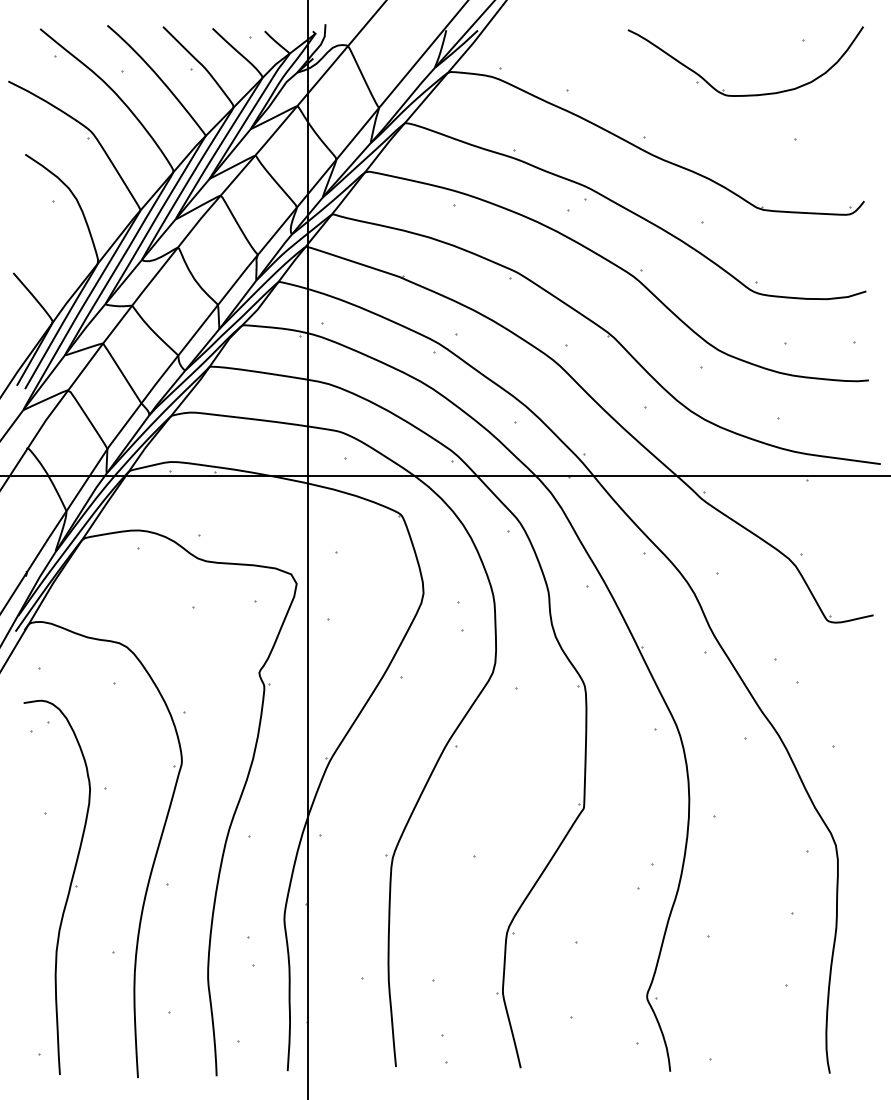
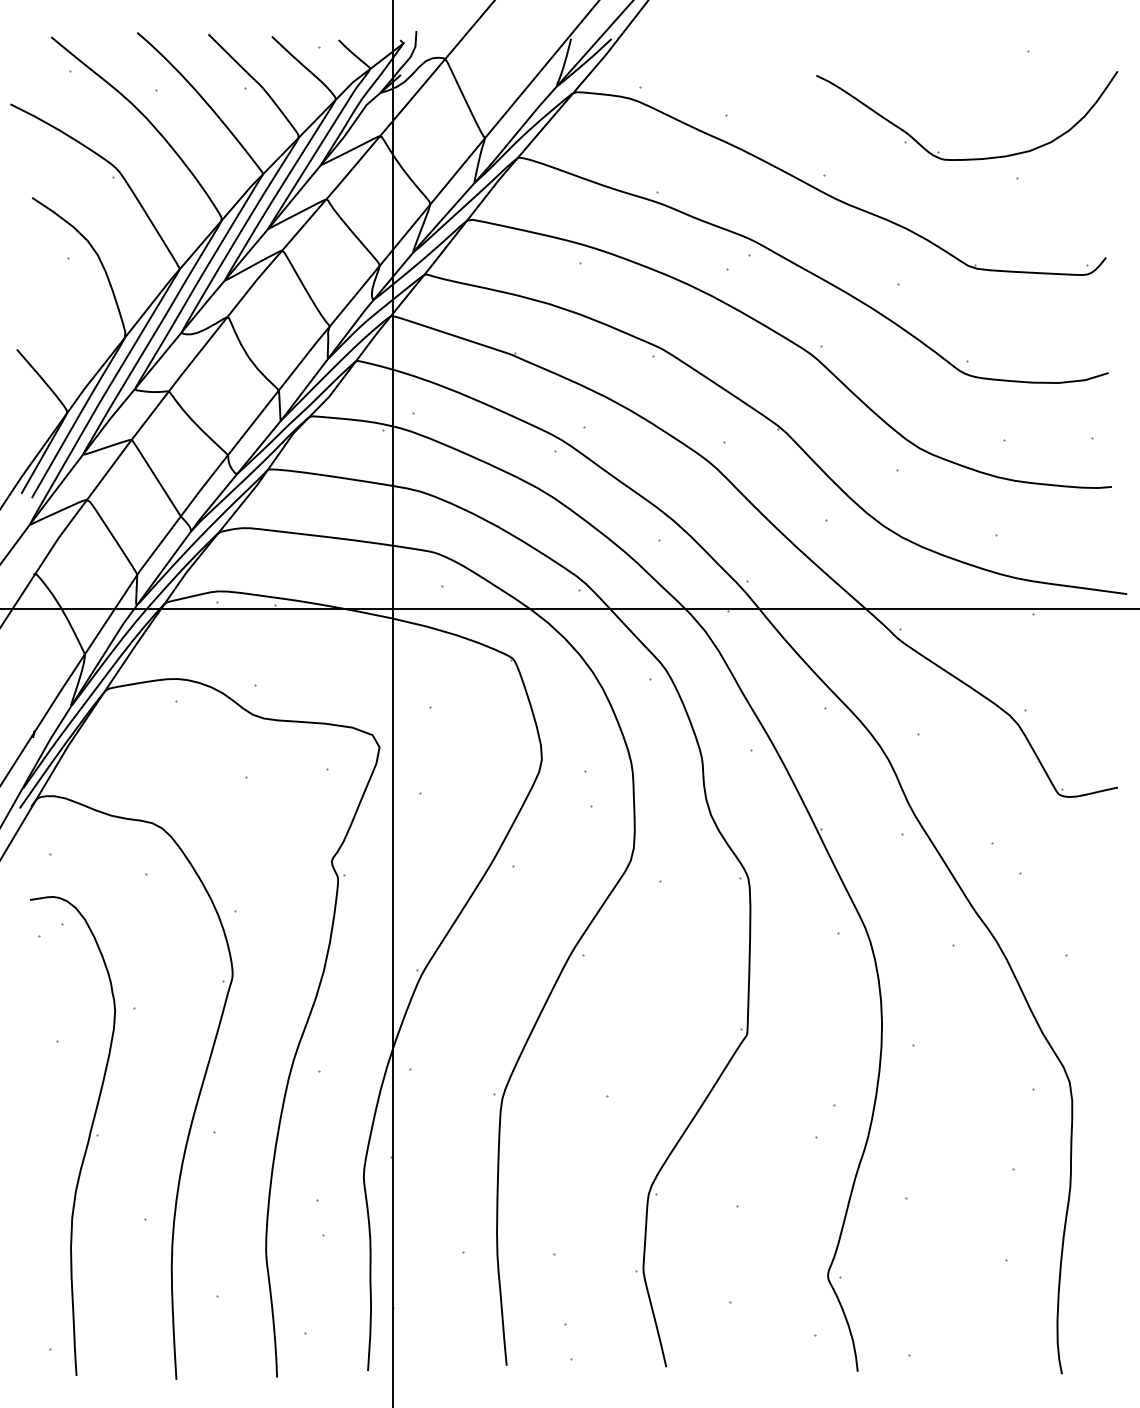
part: (745, 94) -> (966, 158), moved

